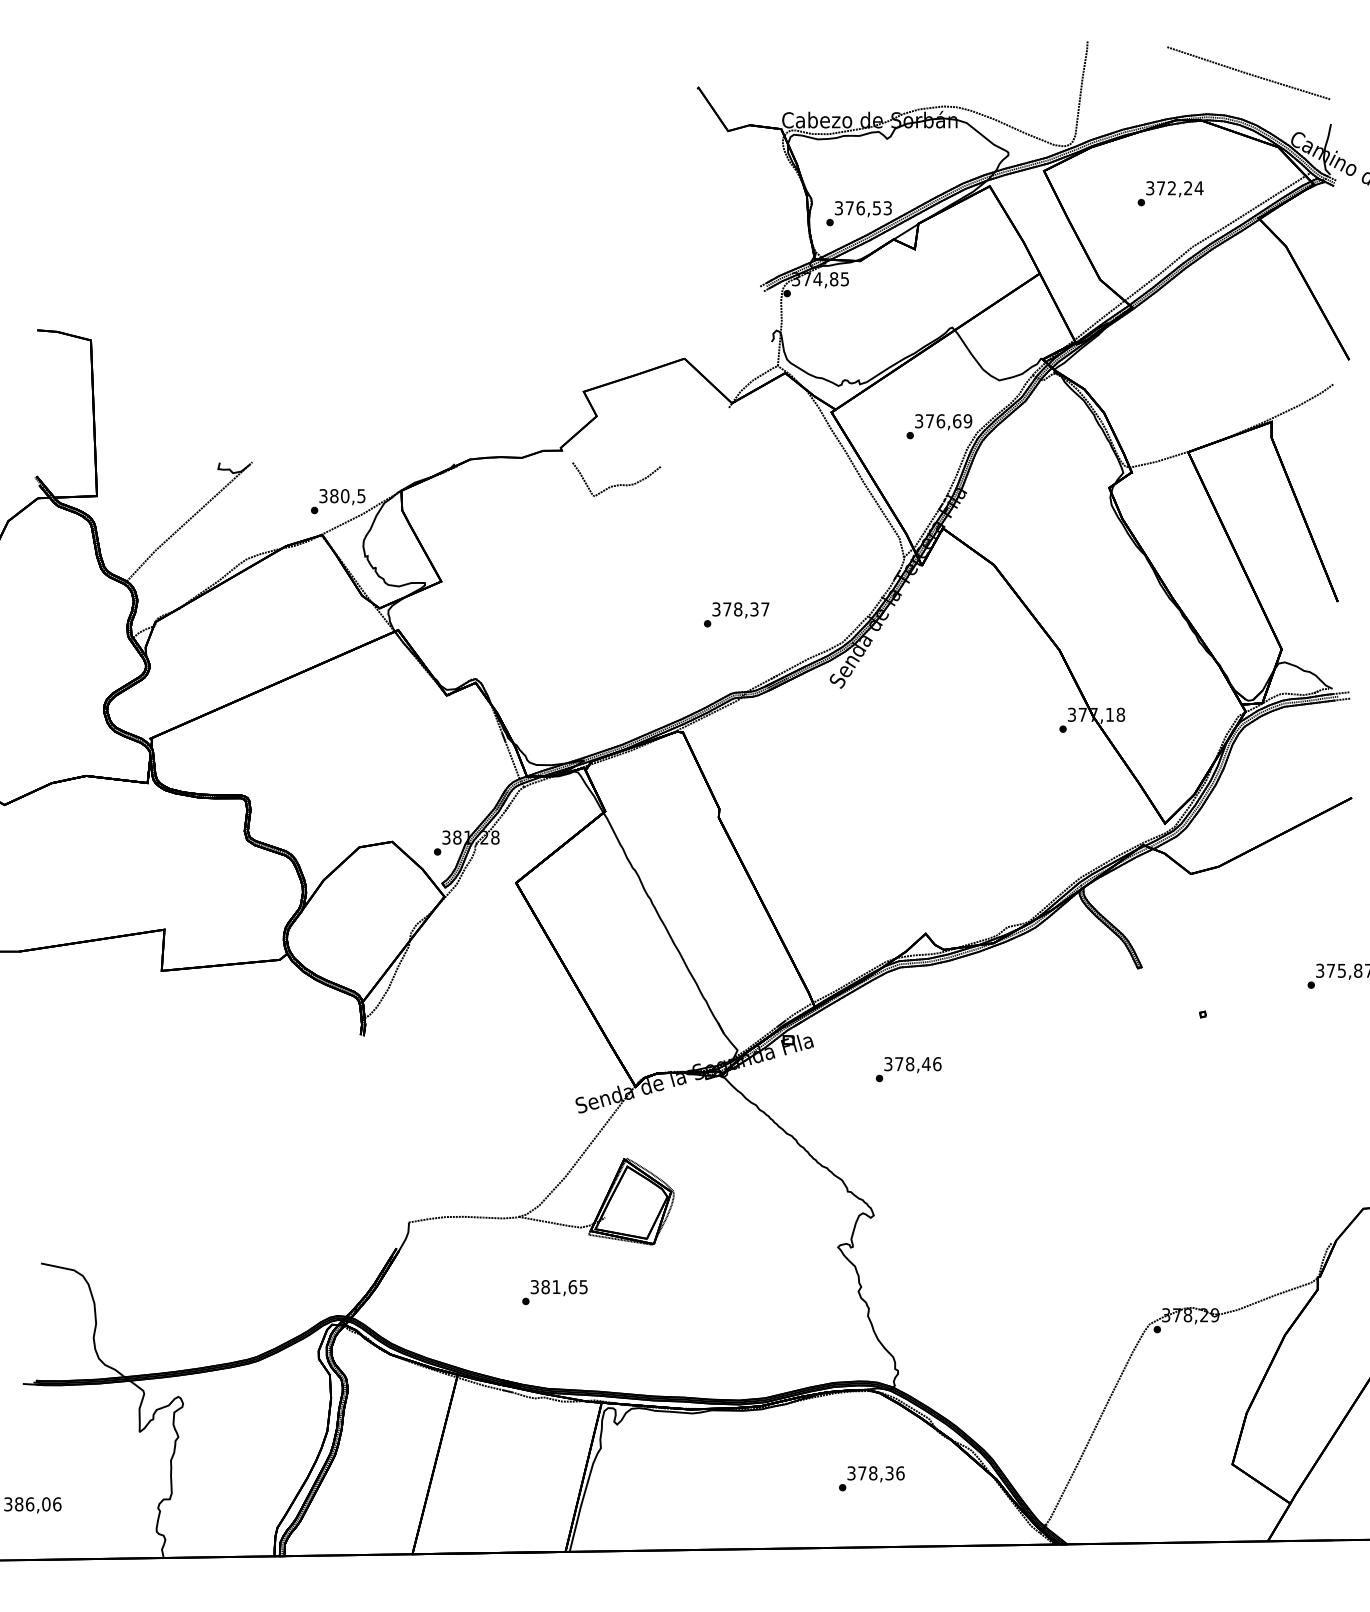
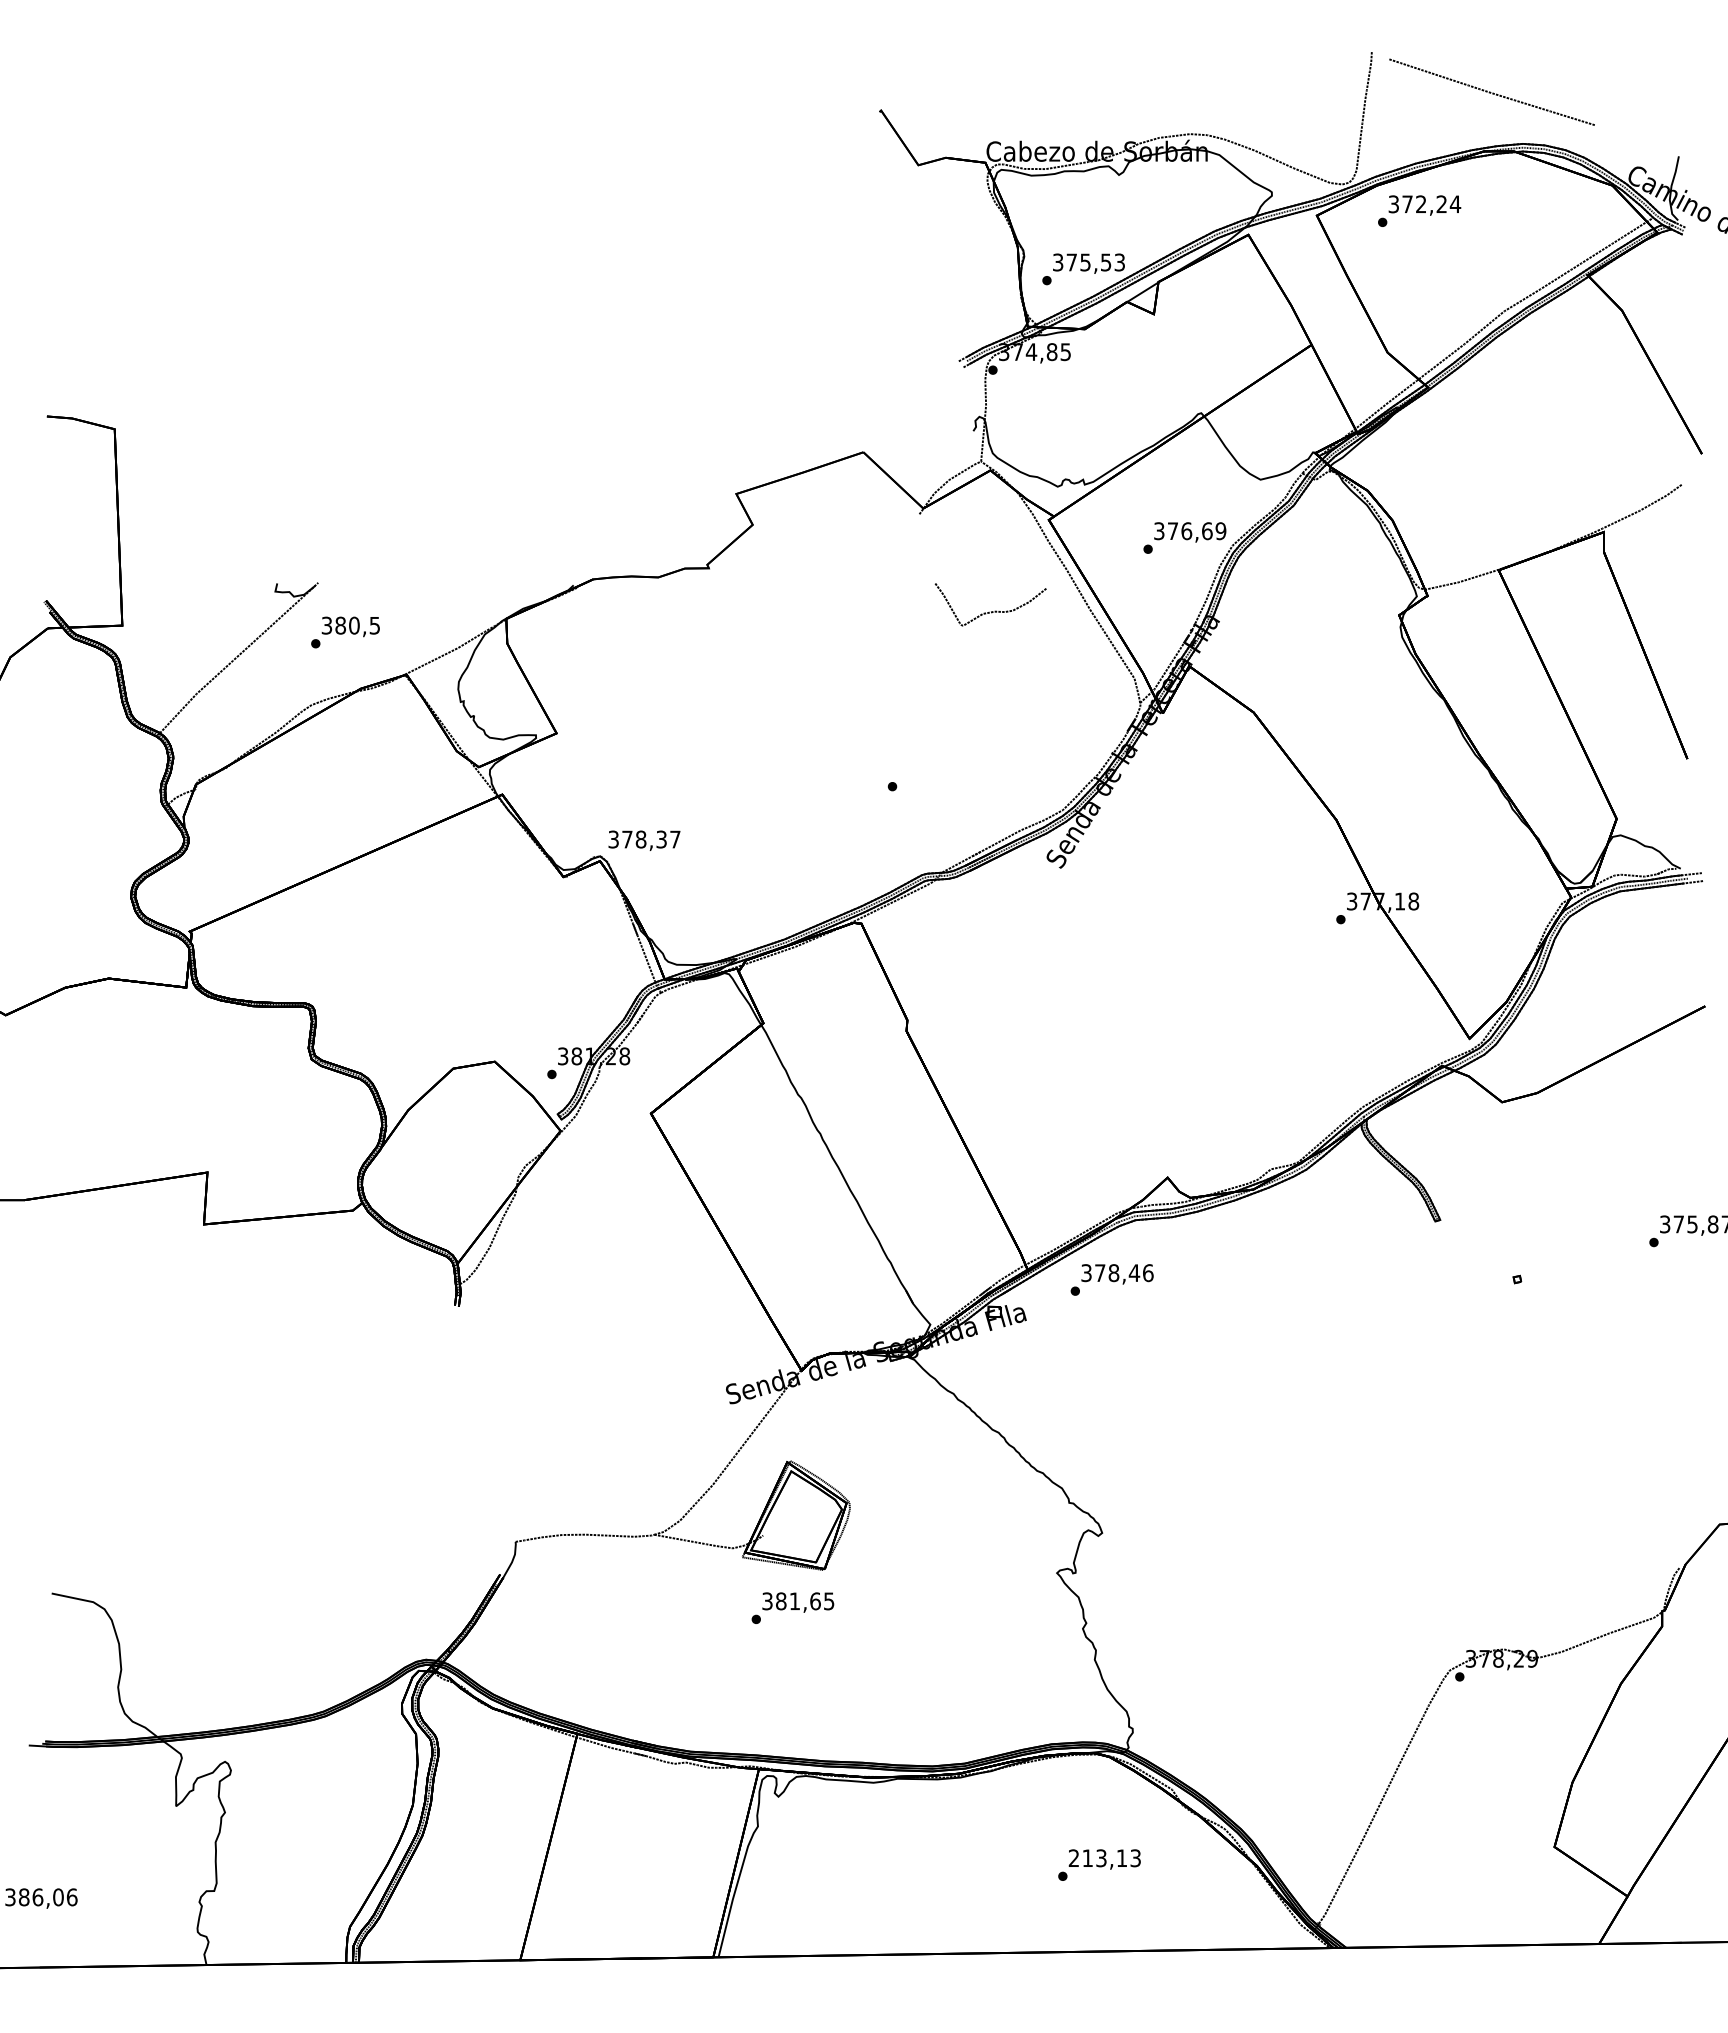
curve: (1247, 72) -> (1490, 91), moved
text: (1170, 193) -> (1419, 210), moved
text: (860, 208) -> (1085, 262), 376,53 -> 375,53
curve: (615, 484) -> (989, 611), moved
text: (338, 501) -> (345, 632), moved
text: (740, 610) -> (644, 840), moved
text: (908, 1069) -> (1111, 1279), moved
text: (554, 1291) -> (792, 1607), moved
text: (875, 1473) -> (1104, 1858), 378,36 -> 213,13

